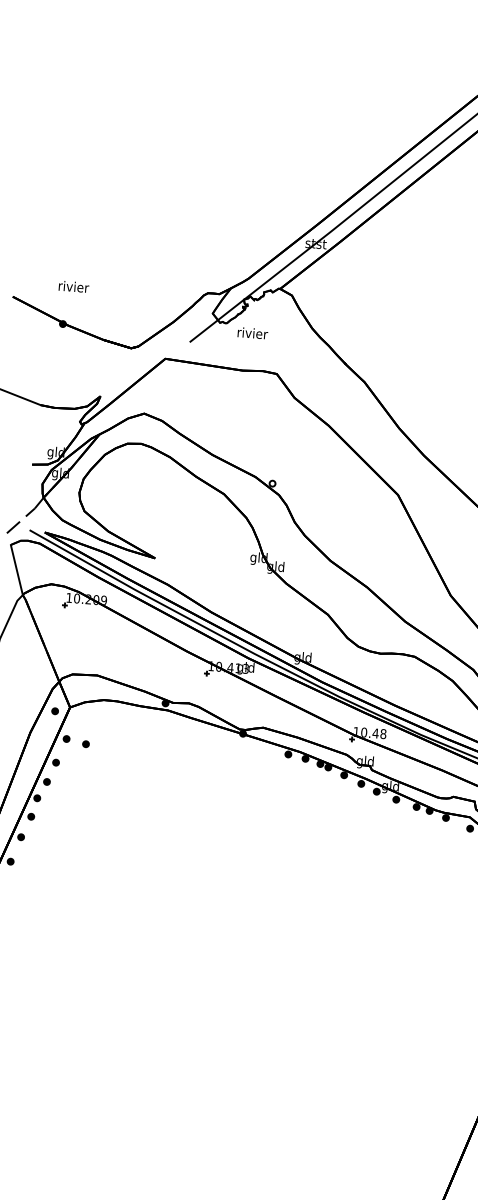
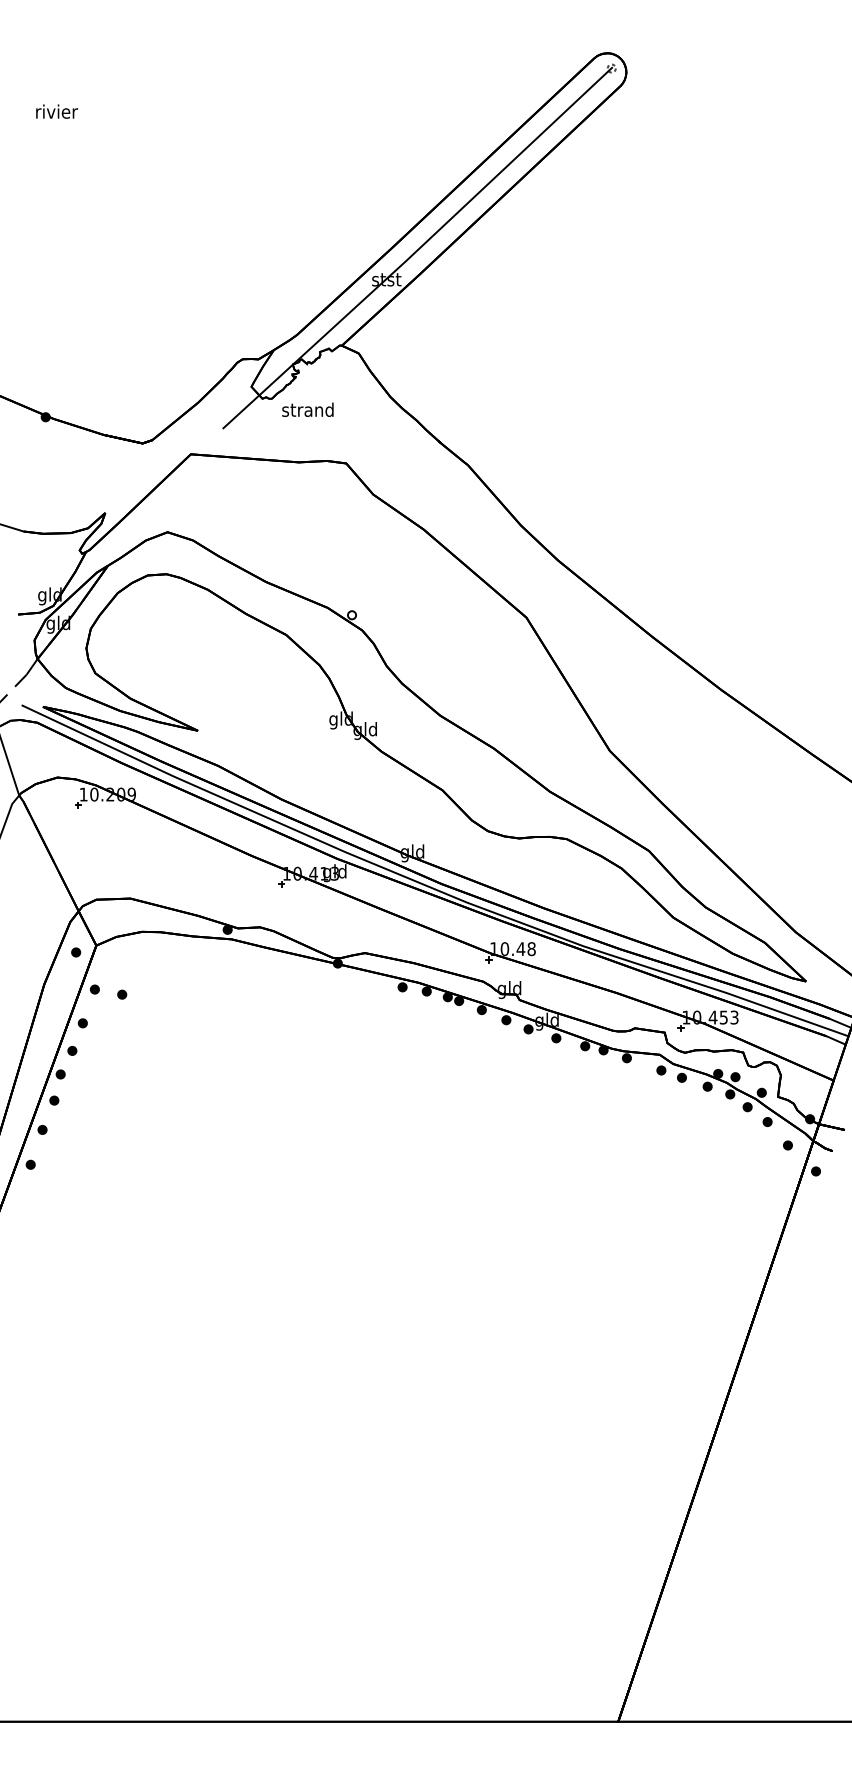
text: (74, 286) -> (57, 111), moved
text: (251, 333) -> (307, 409), rivier -> strand

